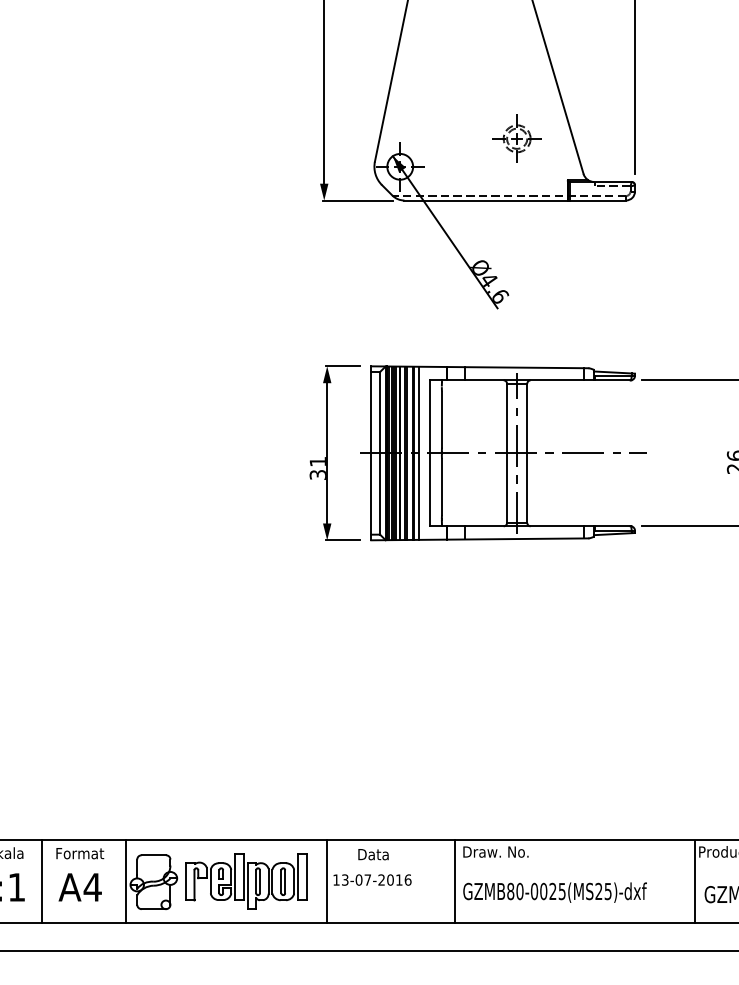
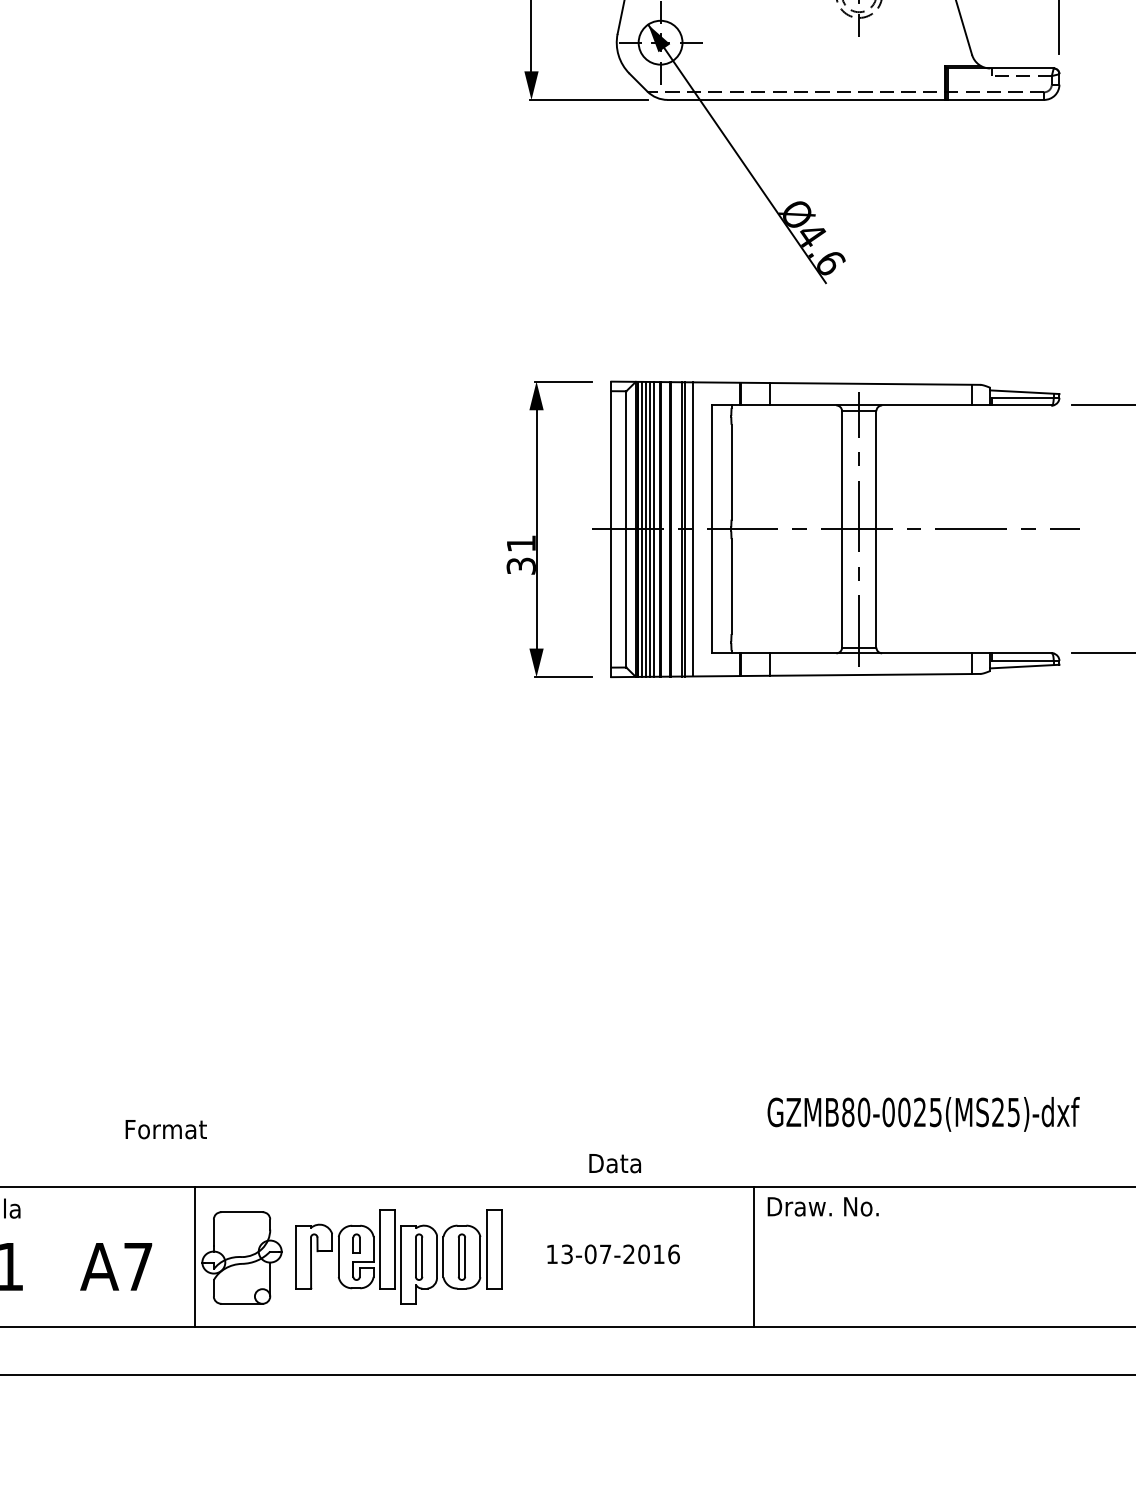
text: (80, 853) -> (166, 1129), moved
text: (373, 854) -> (615, 1163), moved
line: (41, 881) -> (51, 1256), removed
line: (326, 881) -> (535, 1256), removed
text: (92, 887) -> (137, 1266), A4 -> A7
text: (554, 892) -> (922, 1114), moved

